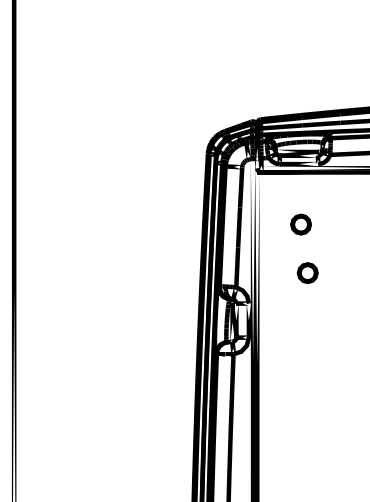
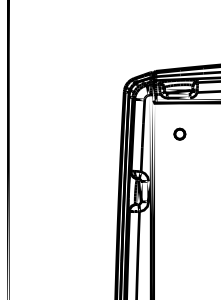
part: (307, 271) -> (183, 162), removed

